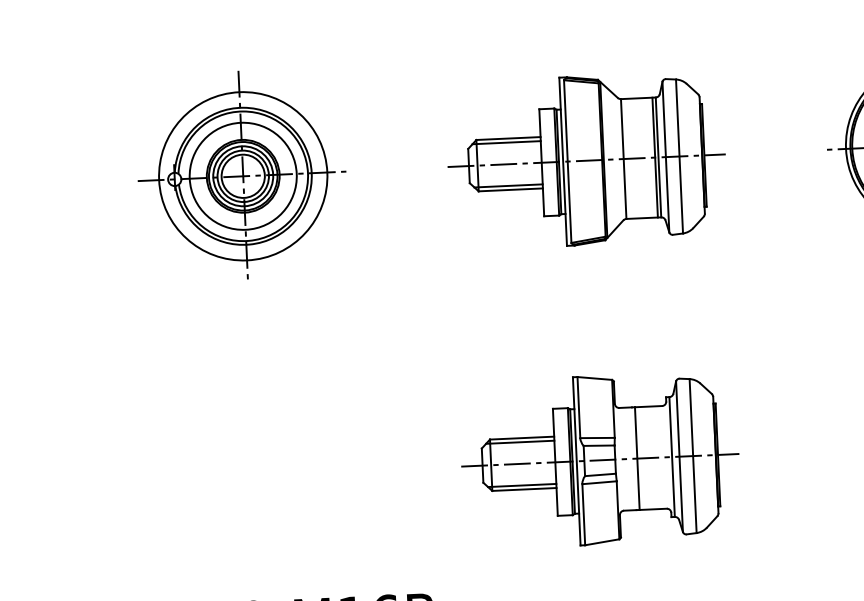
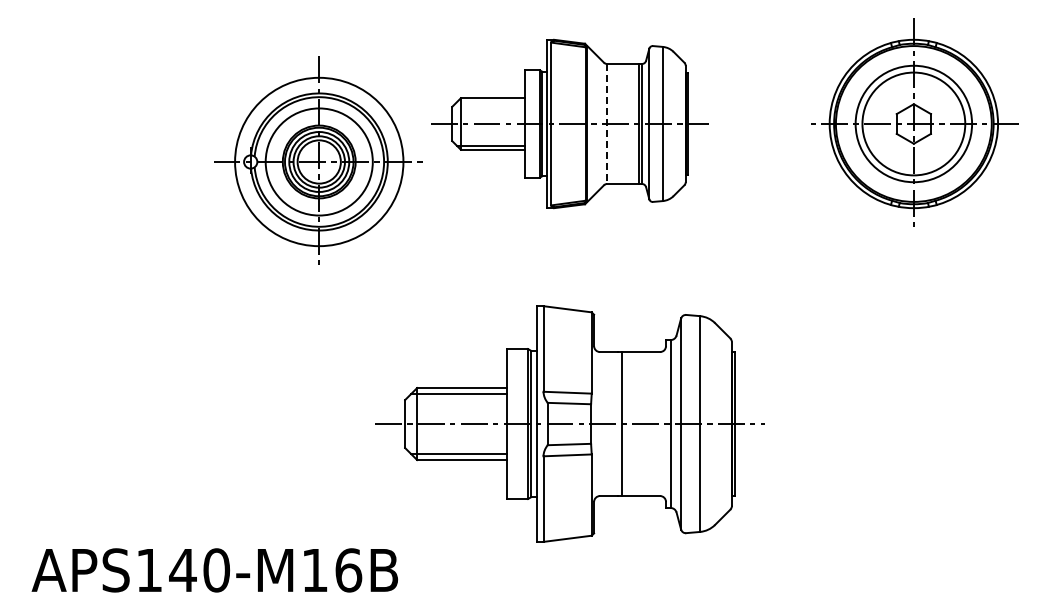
line: (506, 142) -> (490, 102), removed
line: (624, 159) -> (607, 124), solid -> dashed
part: (242, 174) -> (318, 160), moved
part: (599, 459) -> (569, 423), size x1.4

